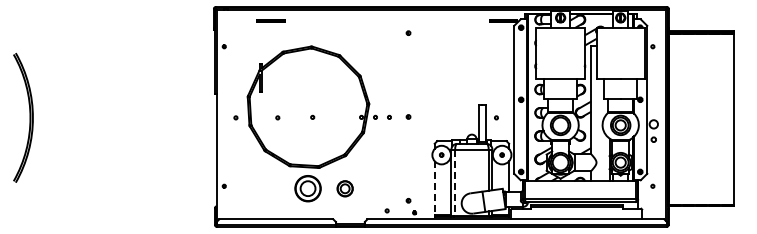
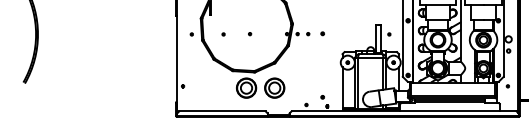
line: (455, 183) -> (358, 84), dashed -> solid
part: (344, 188) -> (274, 88), size x1.67
line: (434, 188) -> (342, 88), dashed -> solid

